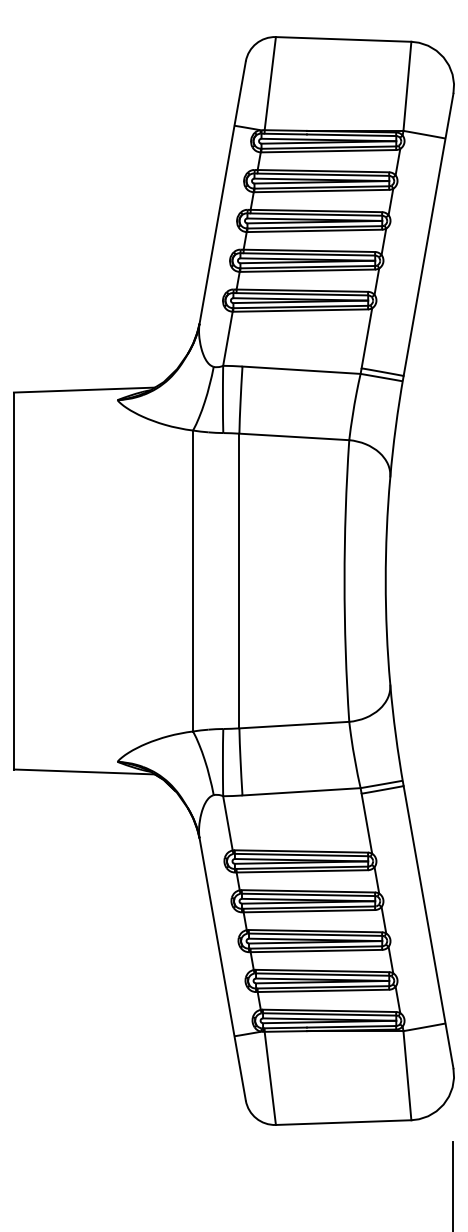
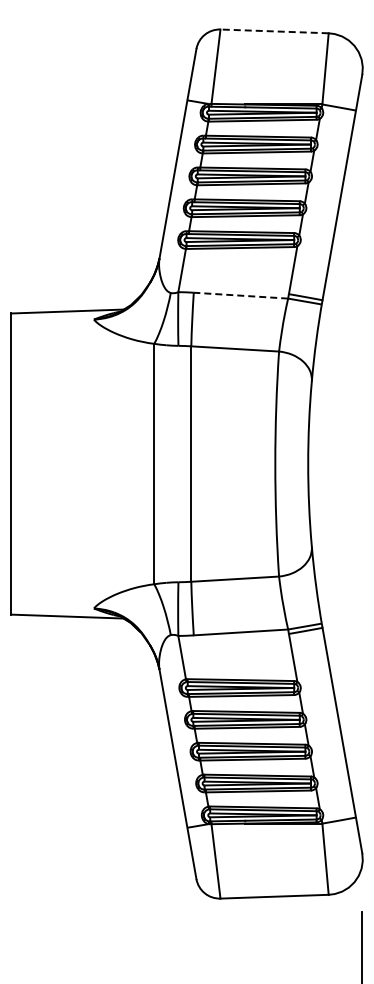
line: (343, 39) -> (274, 31), solid -> dashed
line: (300, 370) -> (240, 295), solid -> dashed

